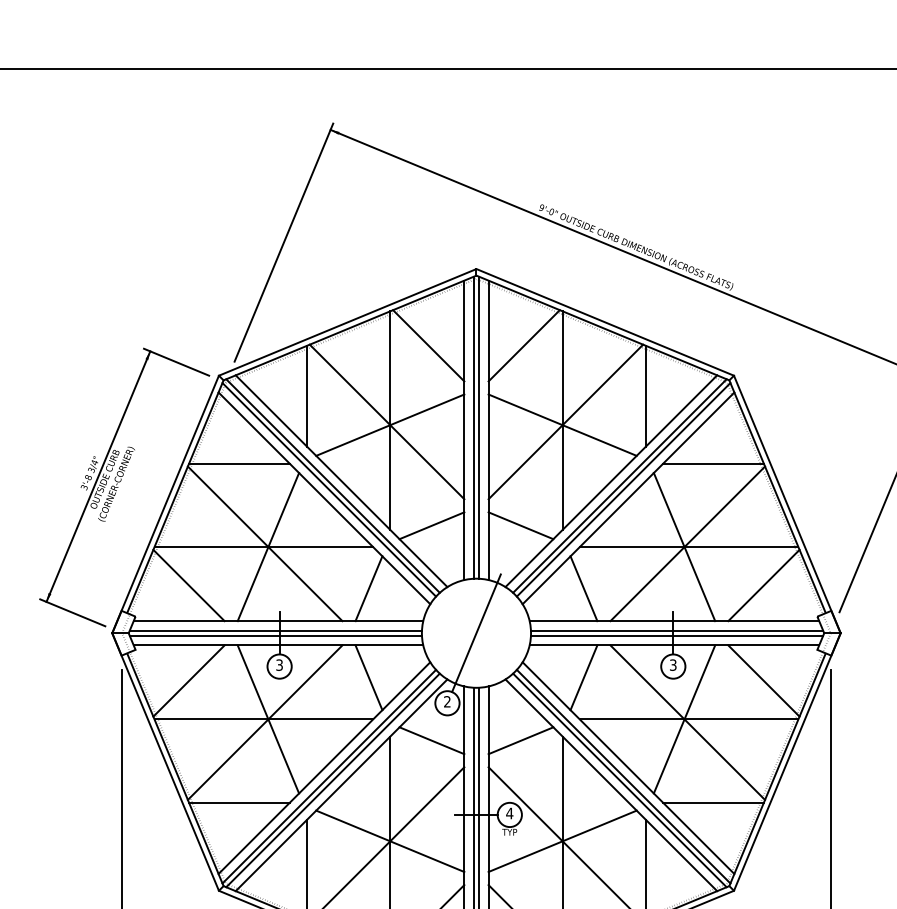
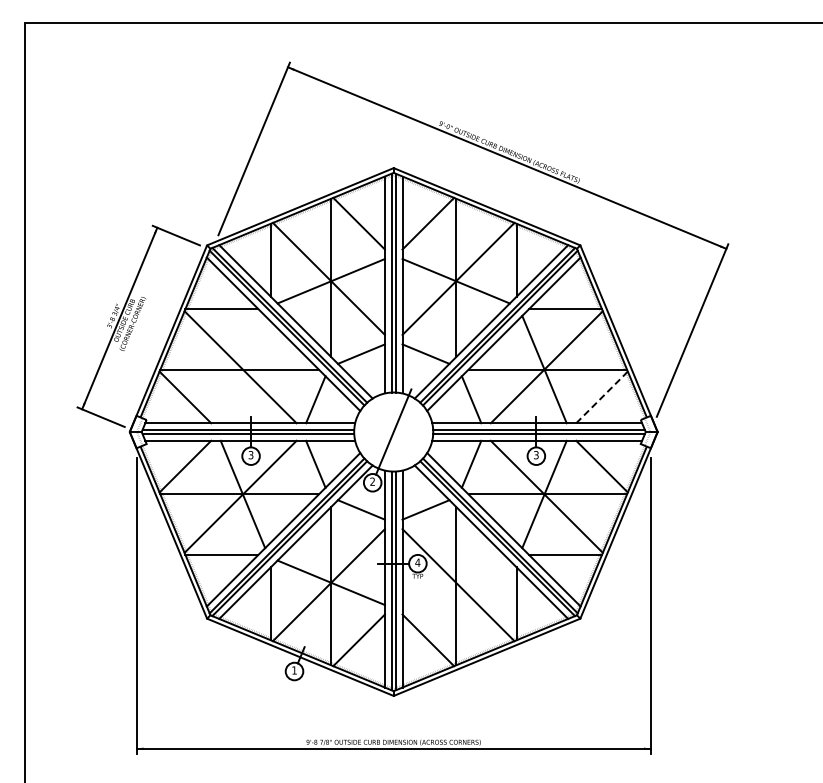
line: (267, 546) -> (242, 369), removed
line: (764, 585) -> (602, 397), solid -> dashed
line: (561, 840) -> (455, 582), removed

